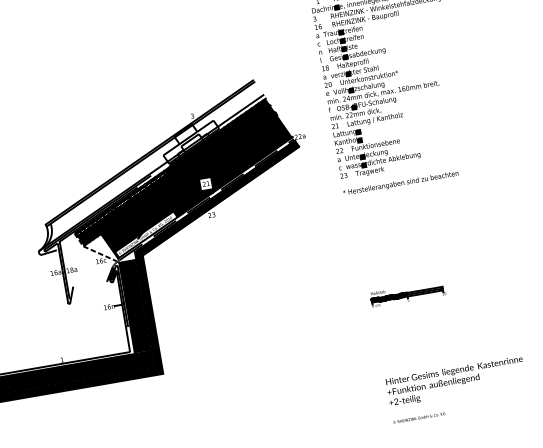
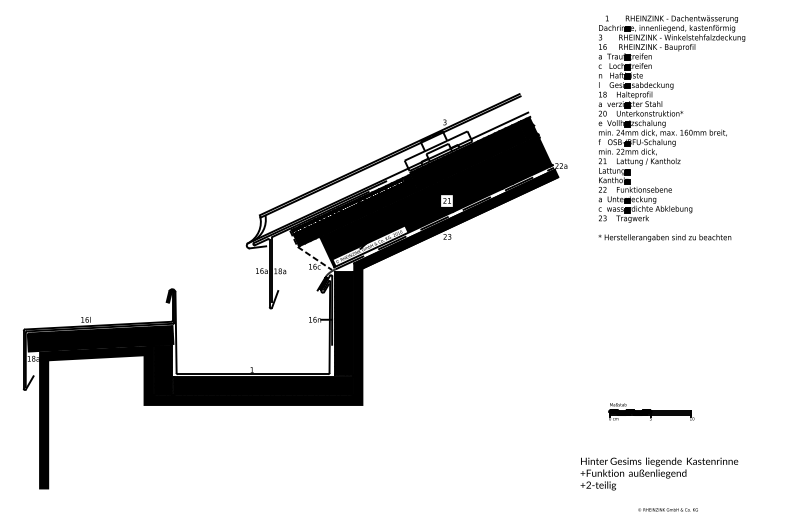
part: (407, 293) -> (651, 411), moved
text: (456, 380) -> (659, 473), moved
text: (418, 417) -> (667, 509), moved

